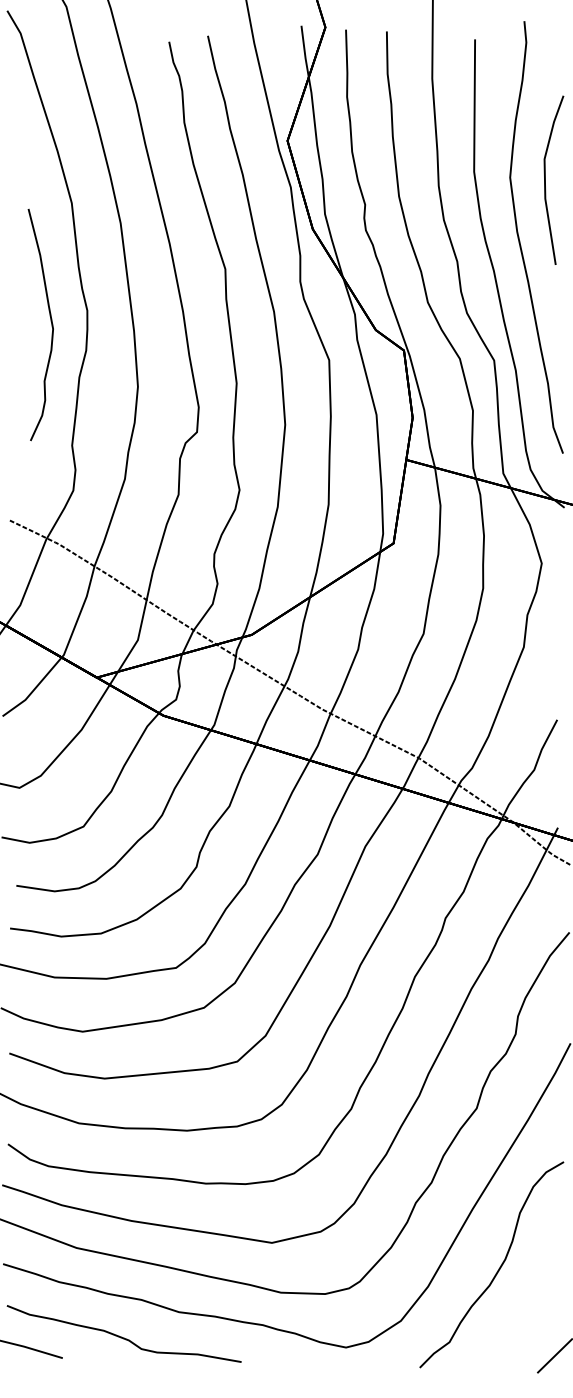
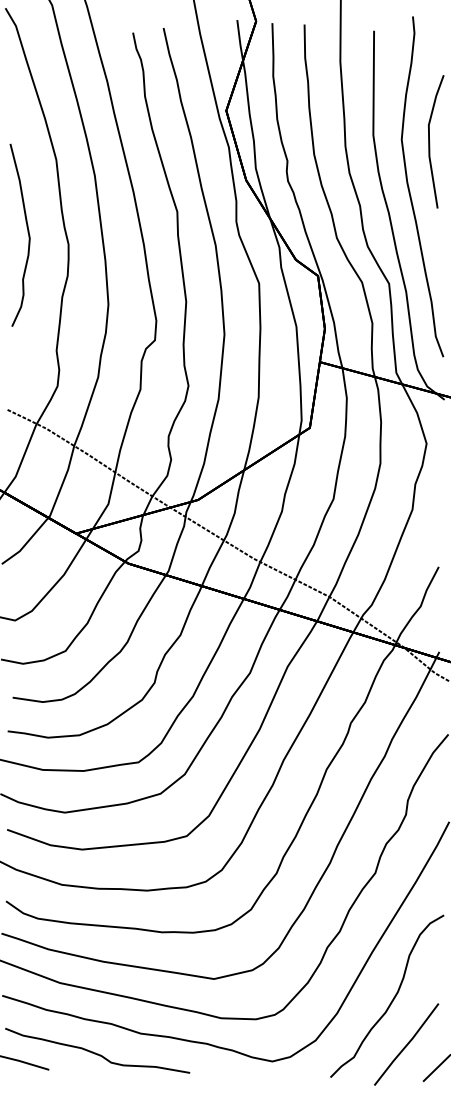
part: (50, 321) -> (27, 232), moved
line: (516, 1325) -> (406, 1044), added

